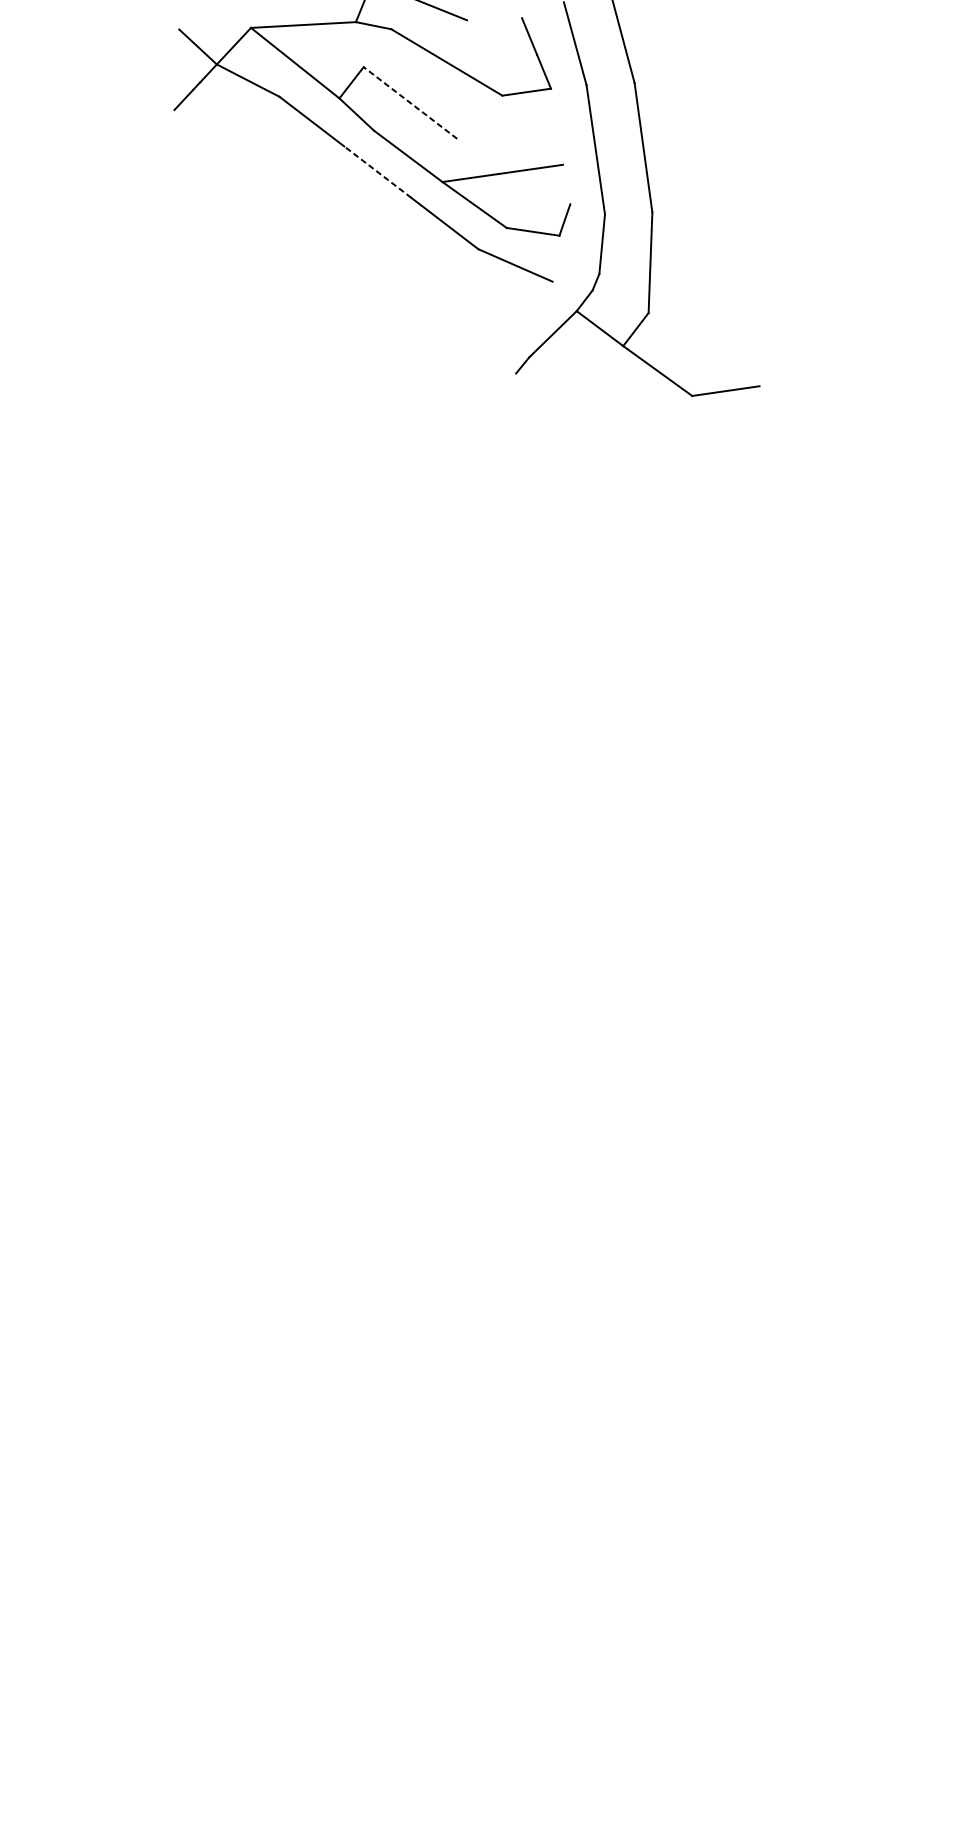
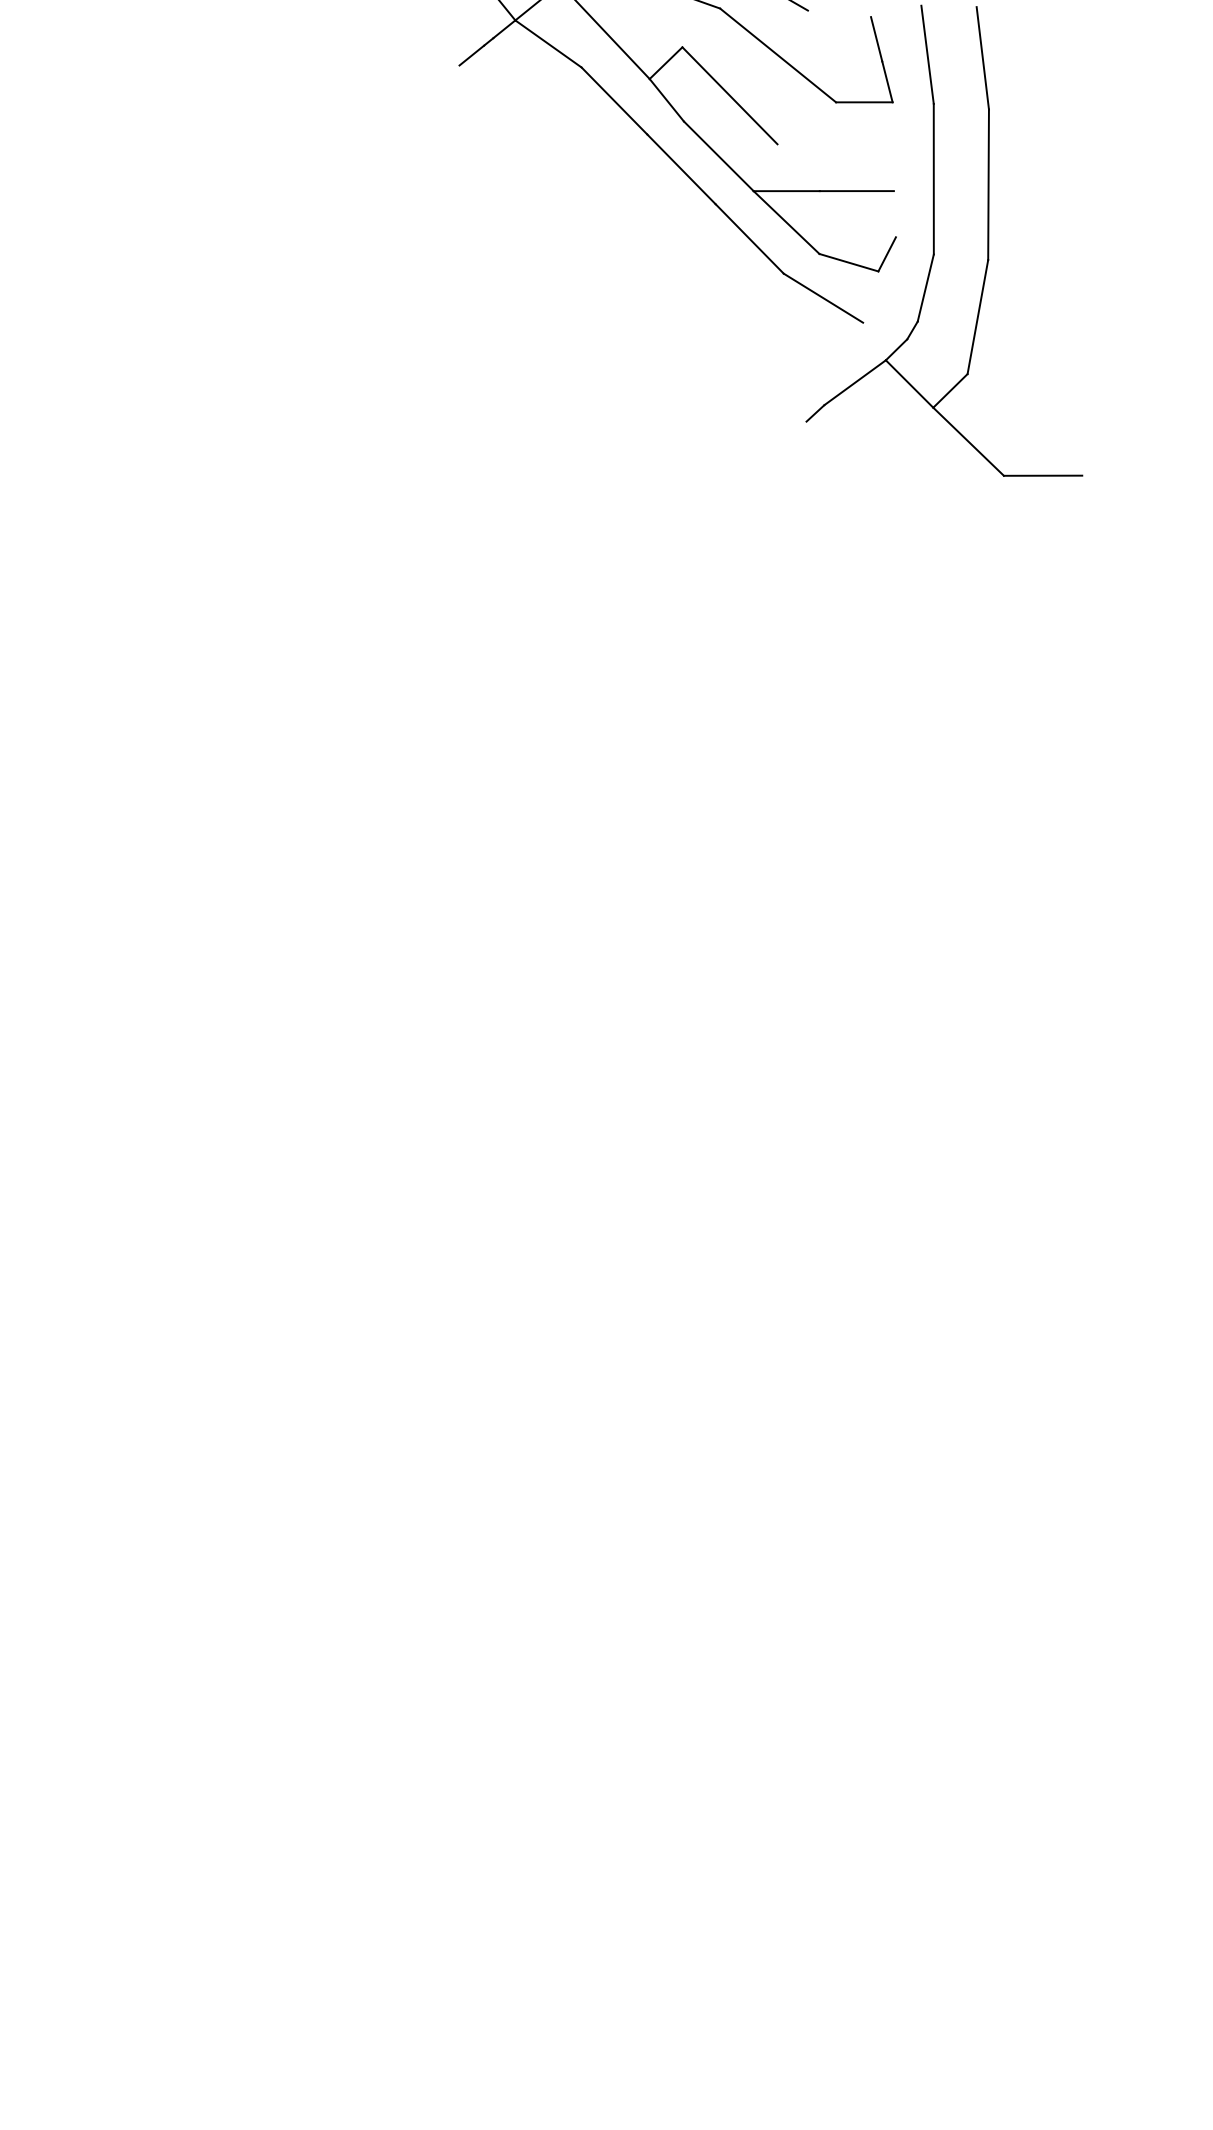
line: (410, 102) -> (729, 95), dashed -> solid
line: (377, 172) -> (681, 169), dashed -> solid

